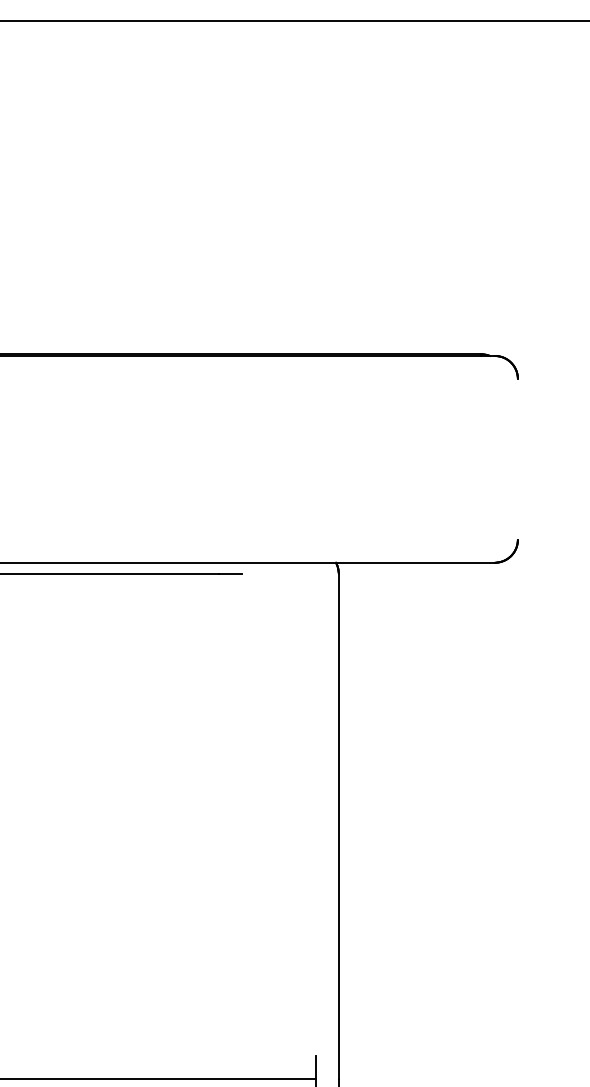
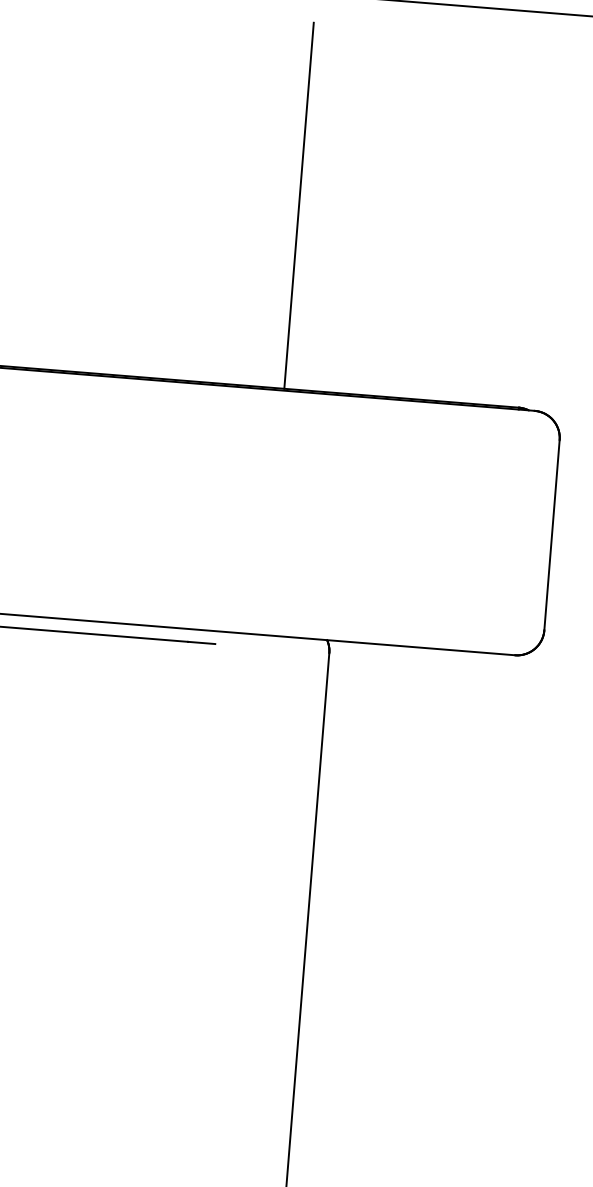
line: (283, 199) -> (299, 205), added
line: (517, 458) -> (551, 534), added

